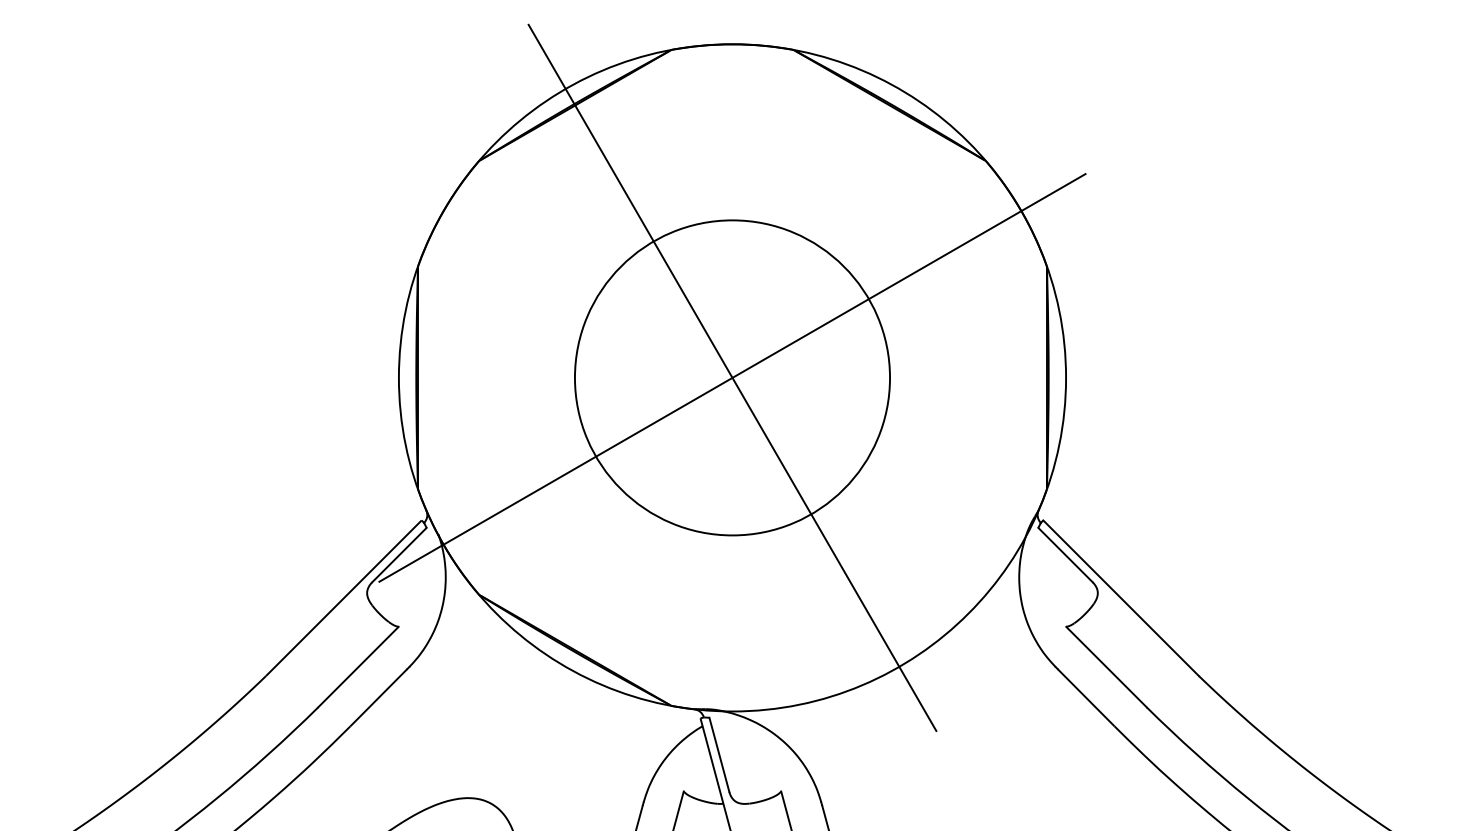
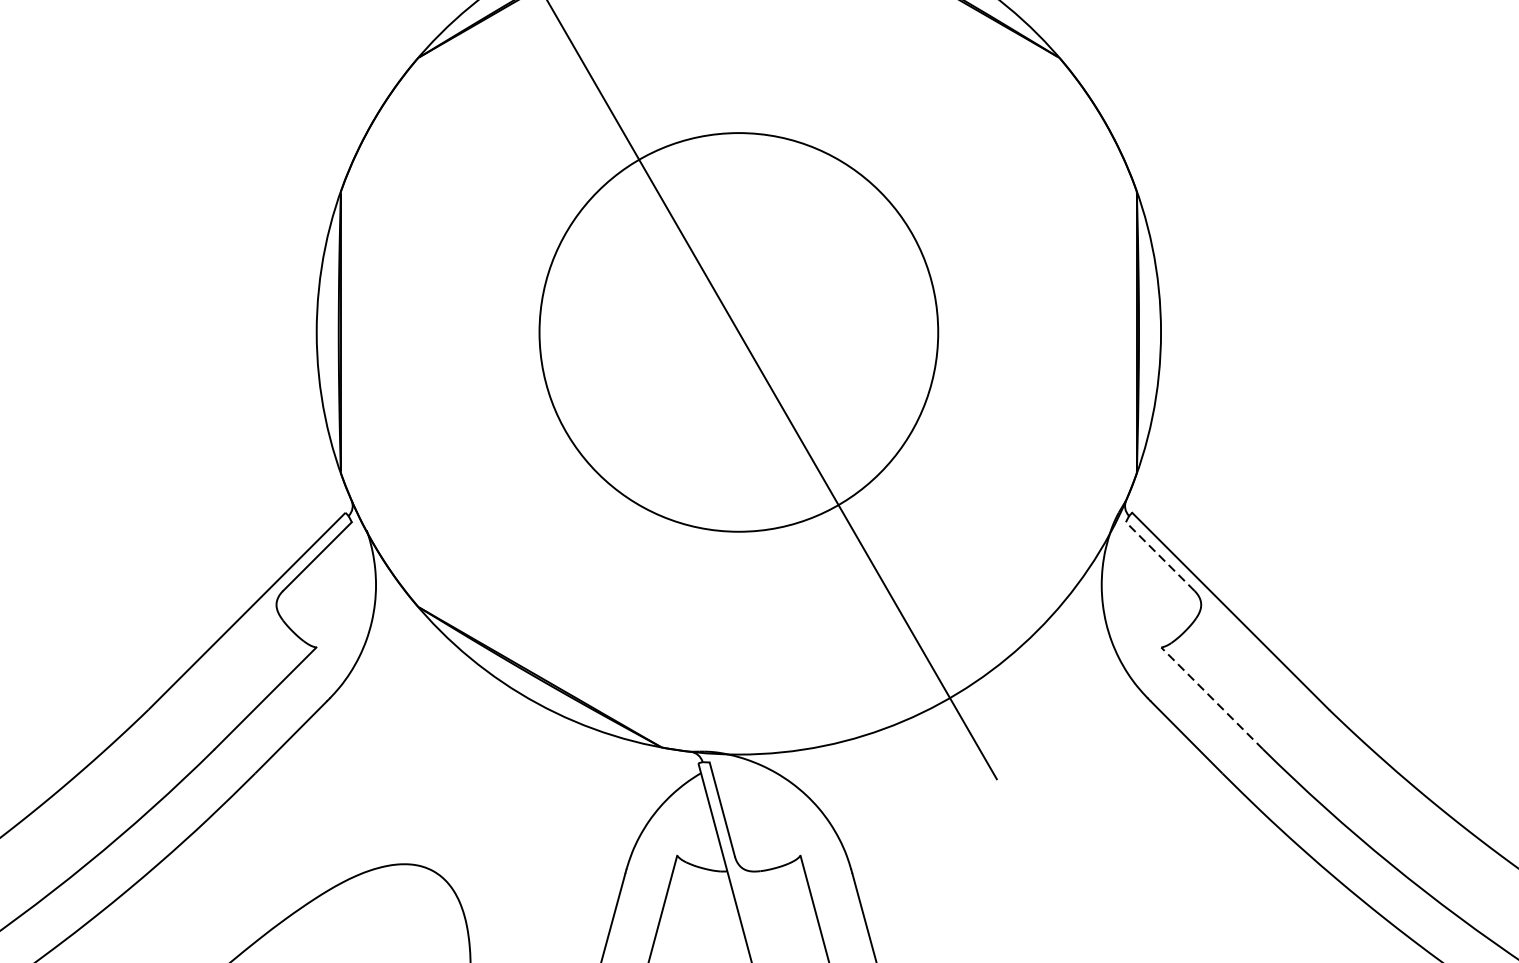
line: (732, 377) -> (738, 331), removed
line: (1065, 554) -> (1160, 555), solid -> dashed
line: (1106, 667) -> (1212, 698), solid -> dashed

